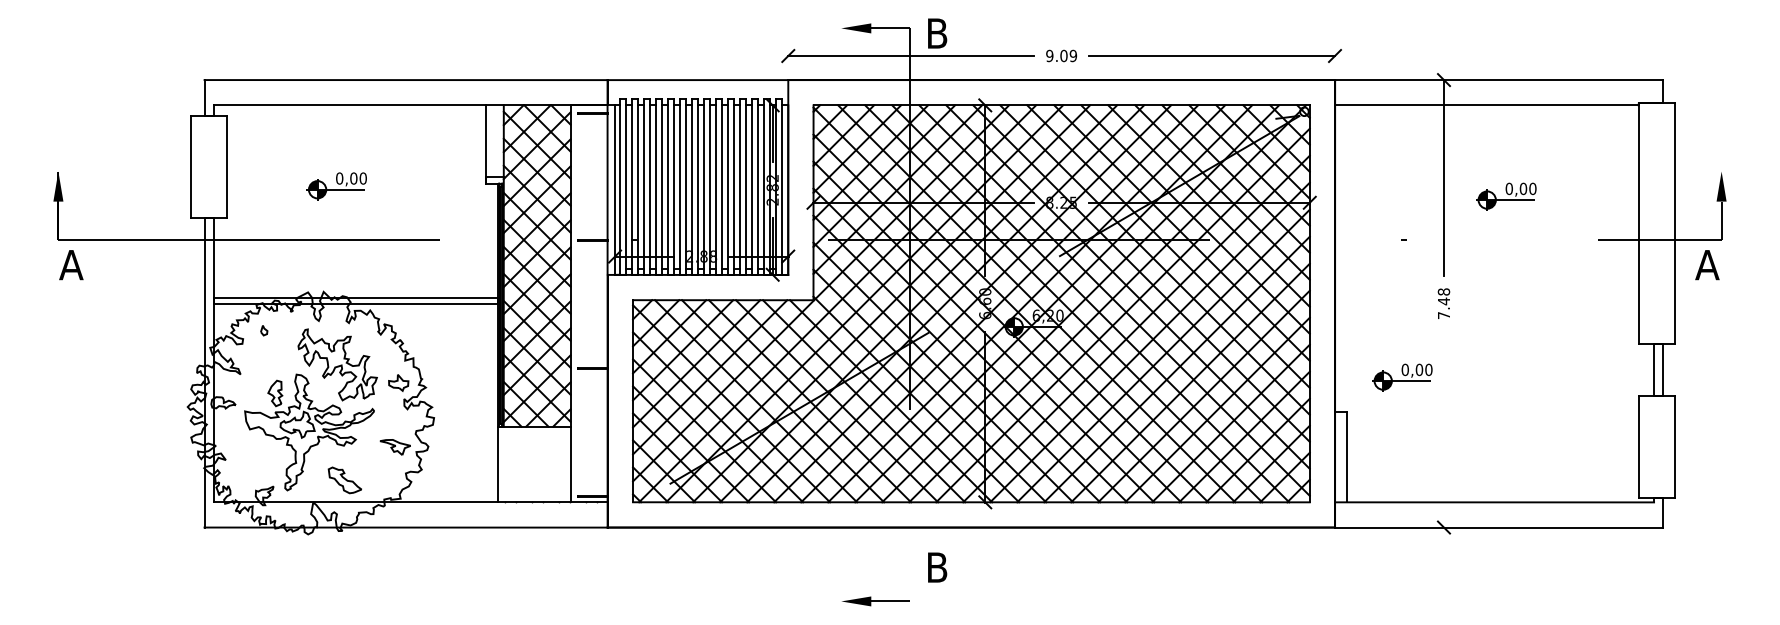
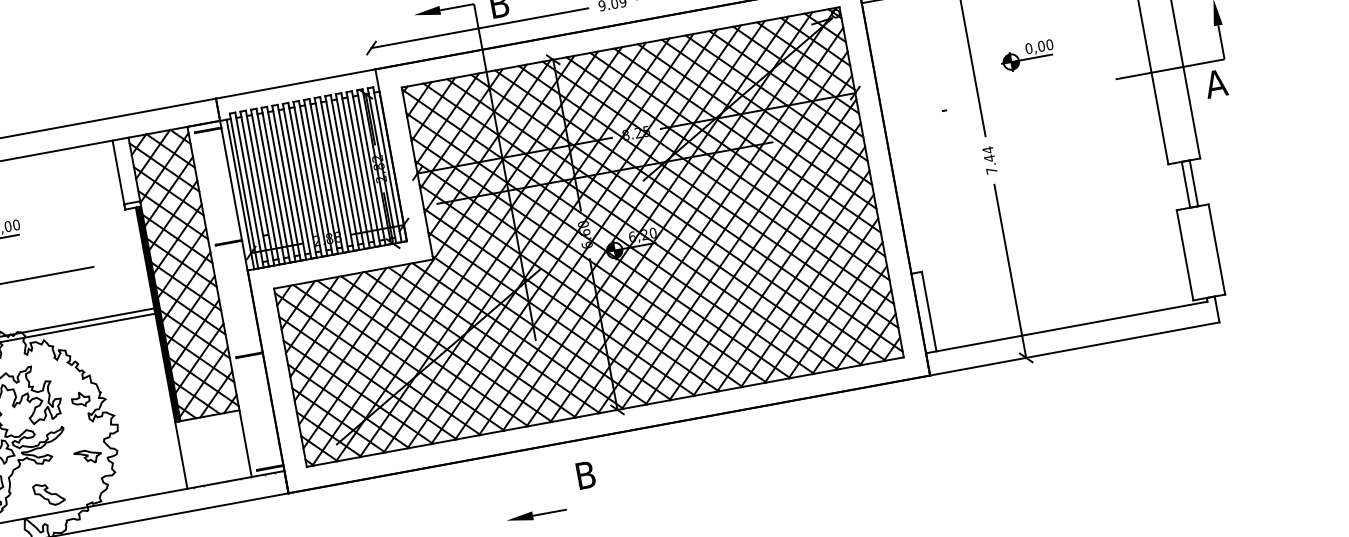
text: (1443, 291) -> (987, 149), 7.48 -> 7.44
part: (1402, 377) -> (965, 232), removed
line: (1443, 429) -> (1009, 271), added

